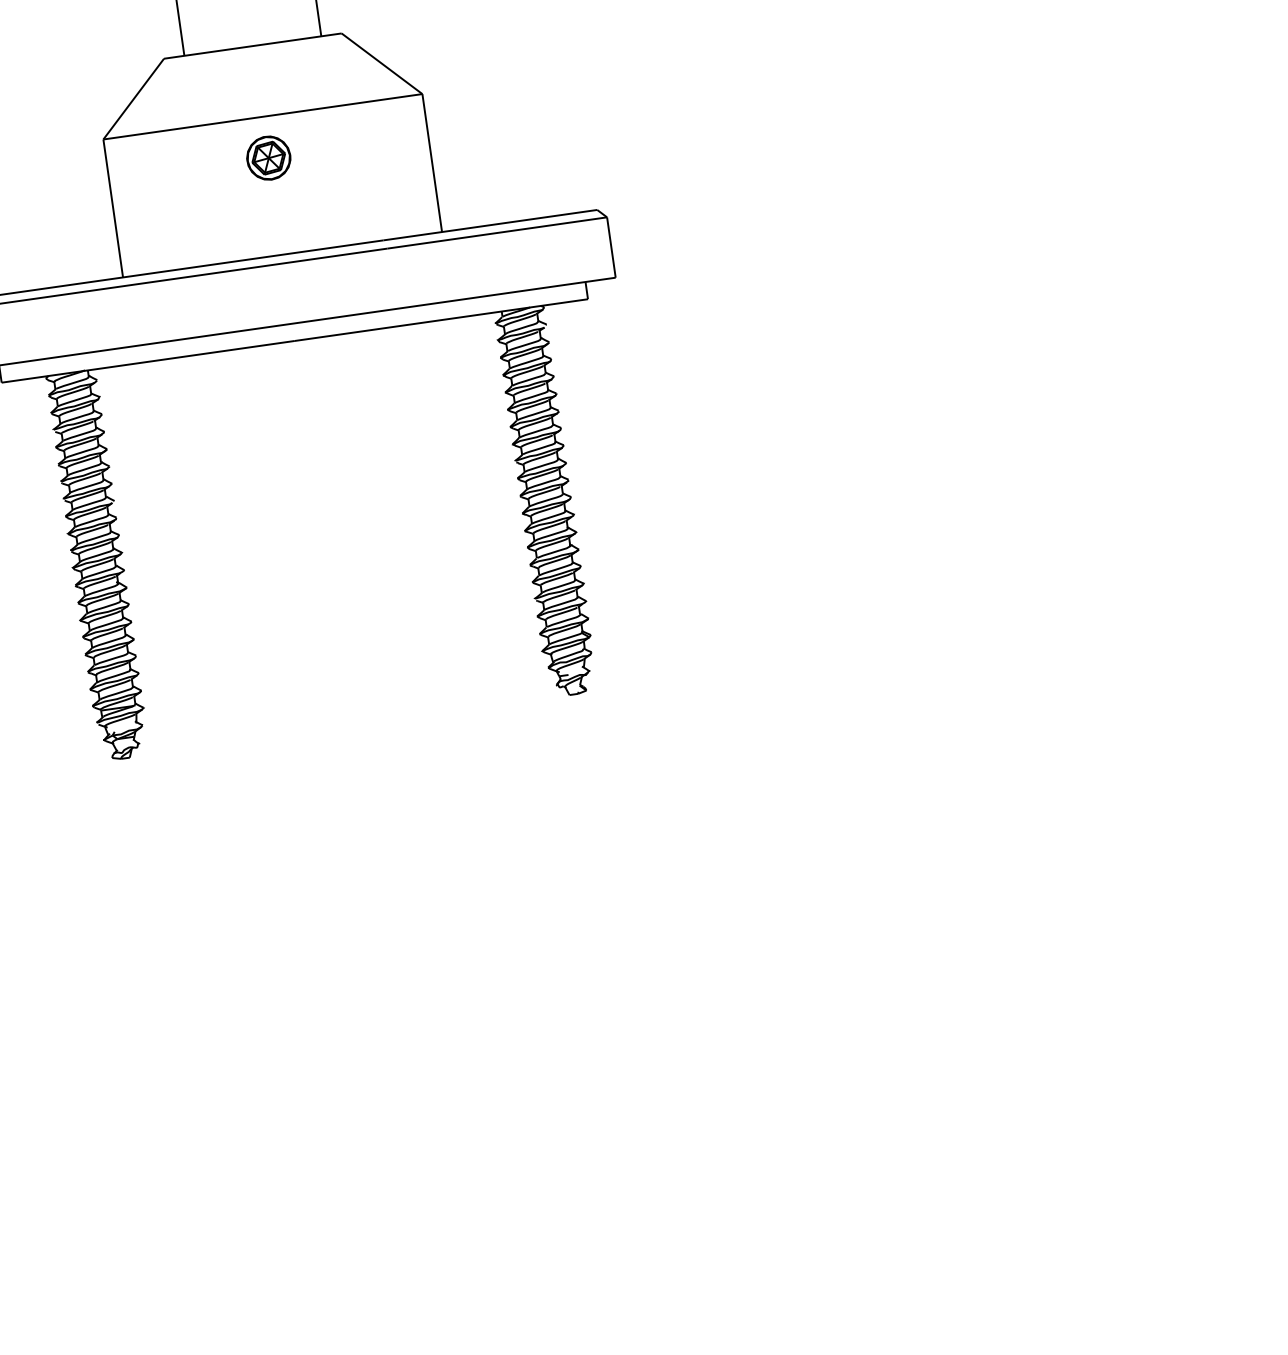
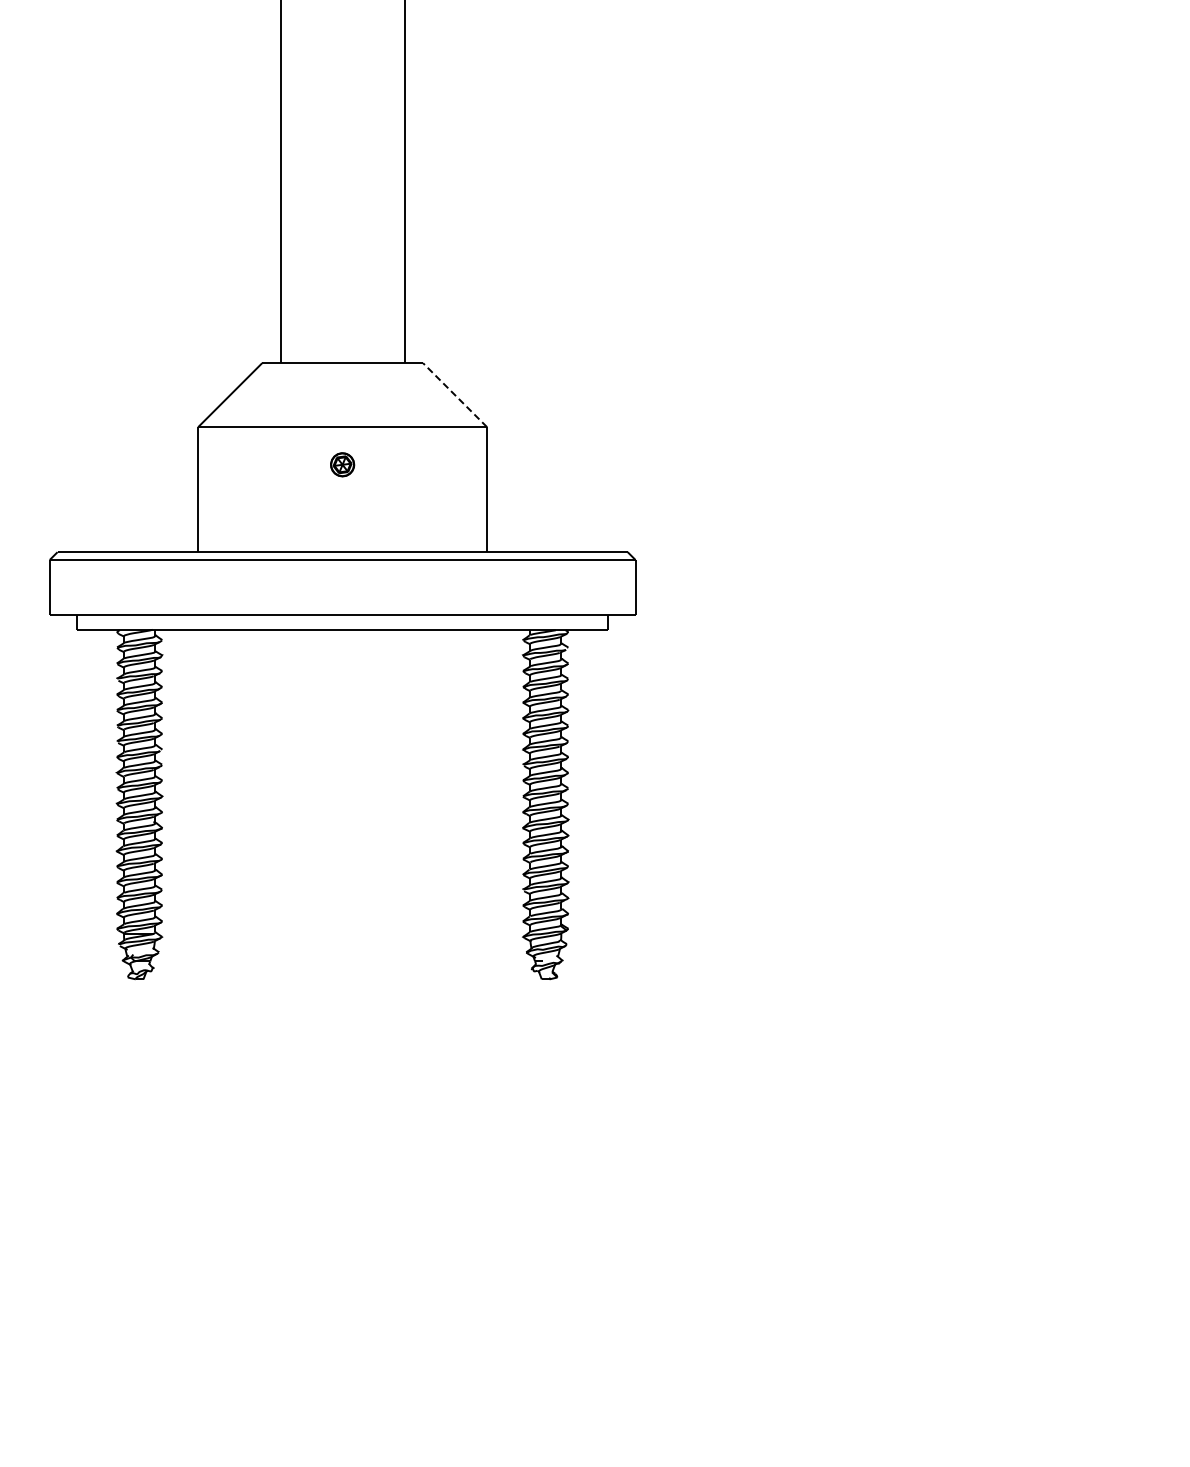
line: (381, 63) -> (454, 394), solid -> dashed
part: (268, 157) -> (342, 464), size x0.6

